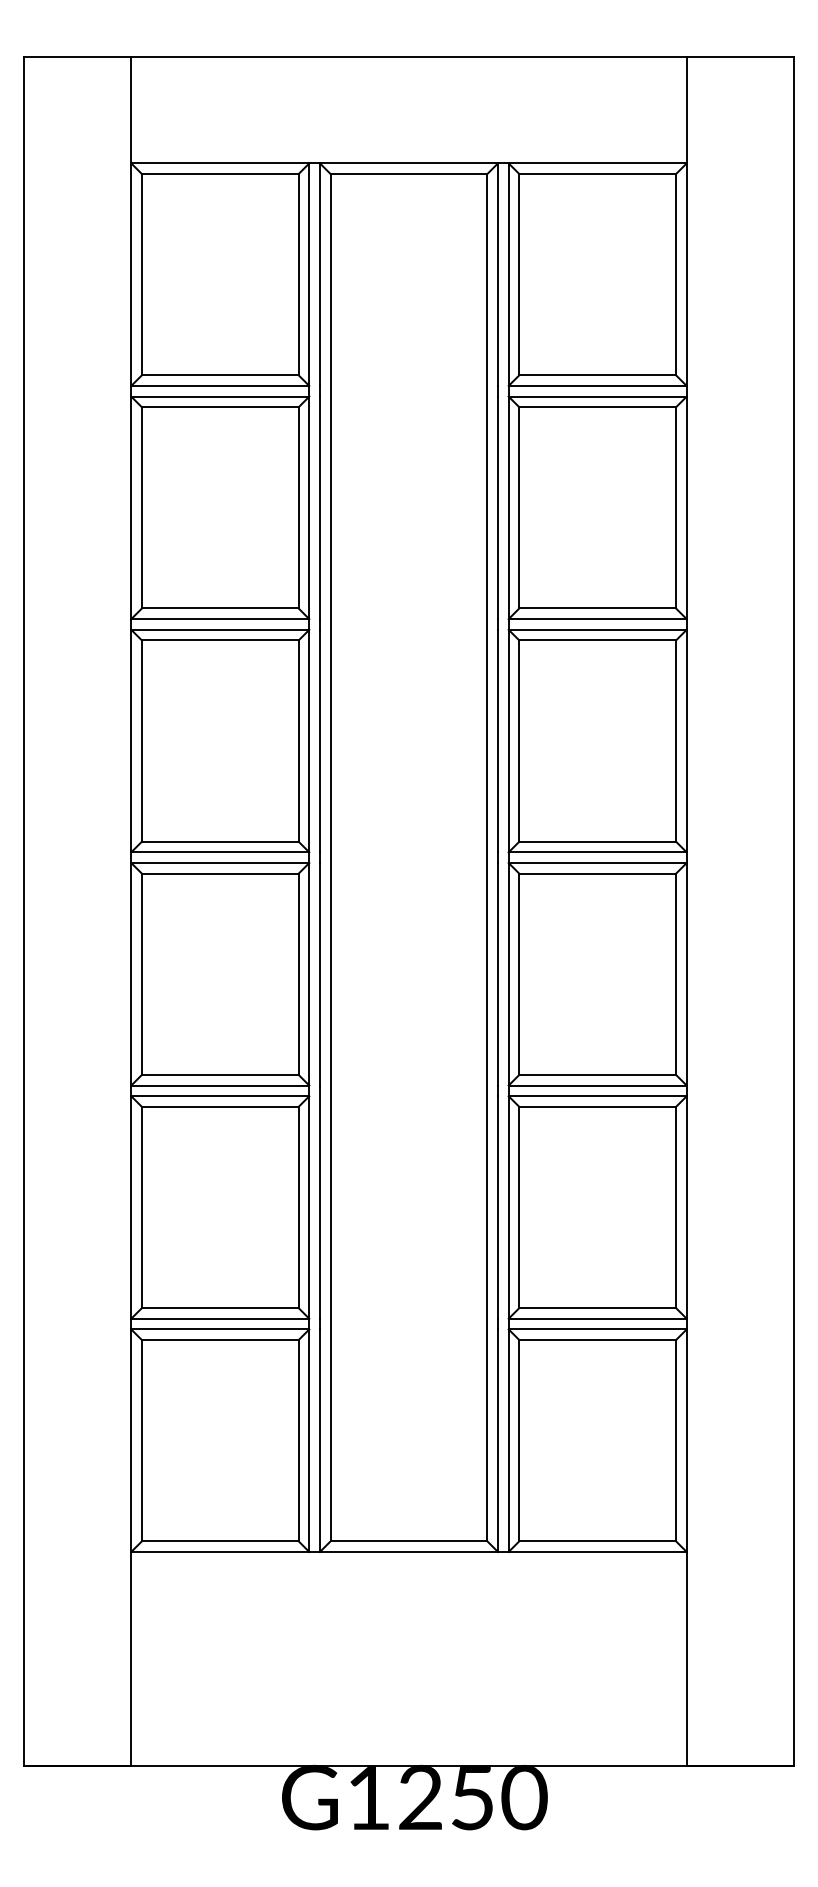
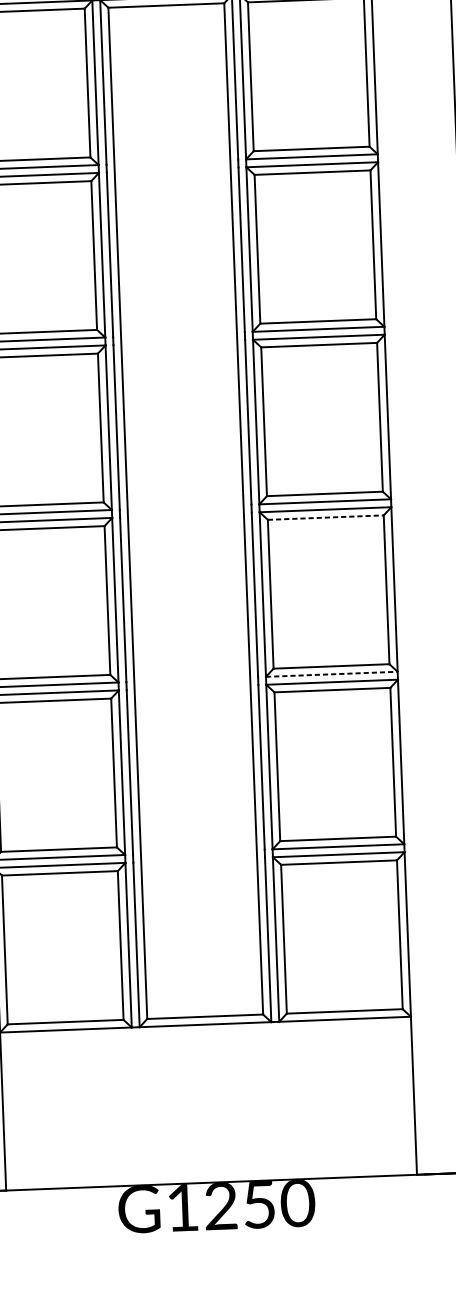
line: (598, 873) -> (326, 517), solid -> dashed
line: (598, 1085) -> (332, 674), solid -> dashed

